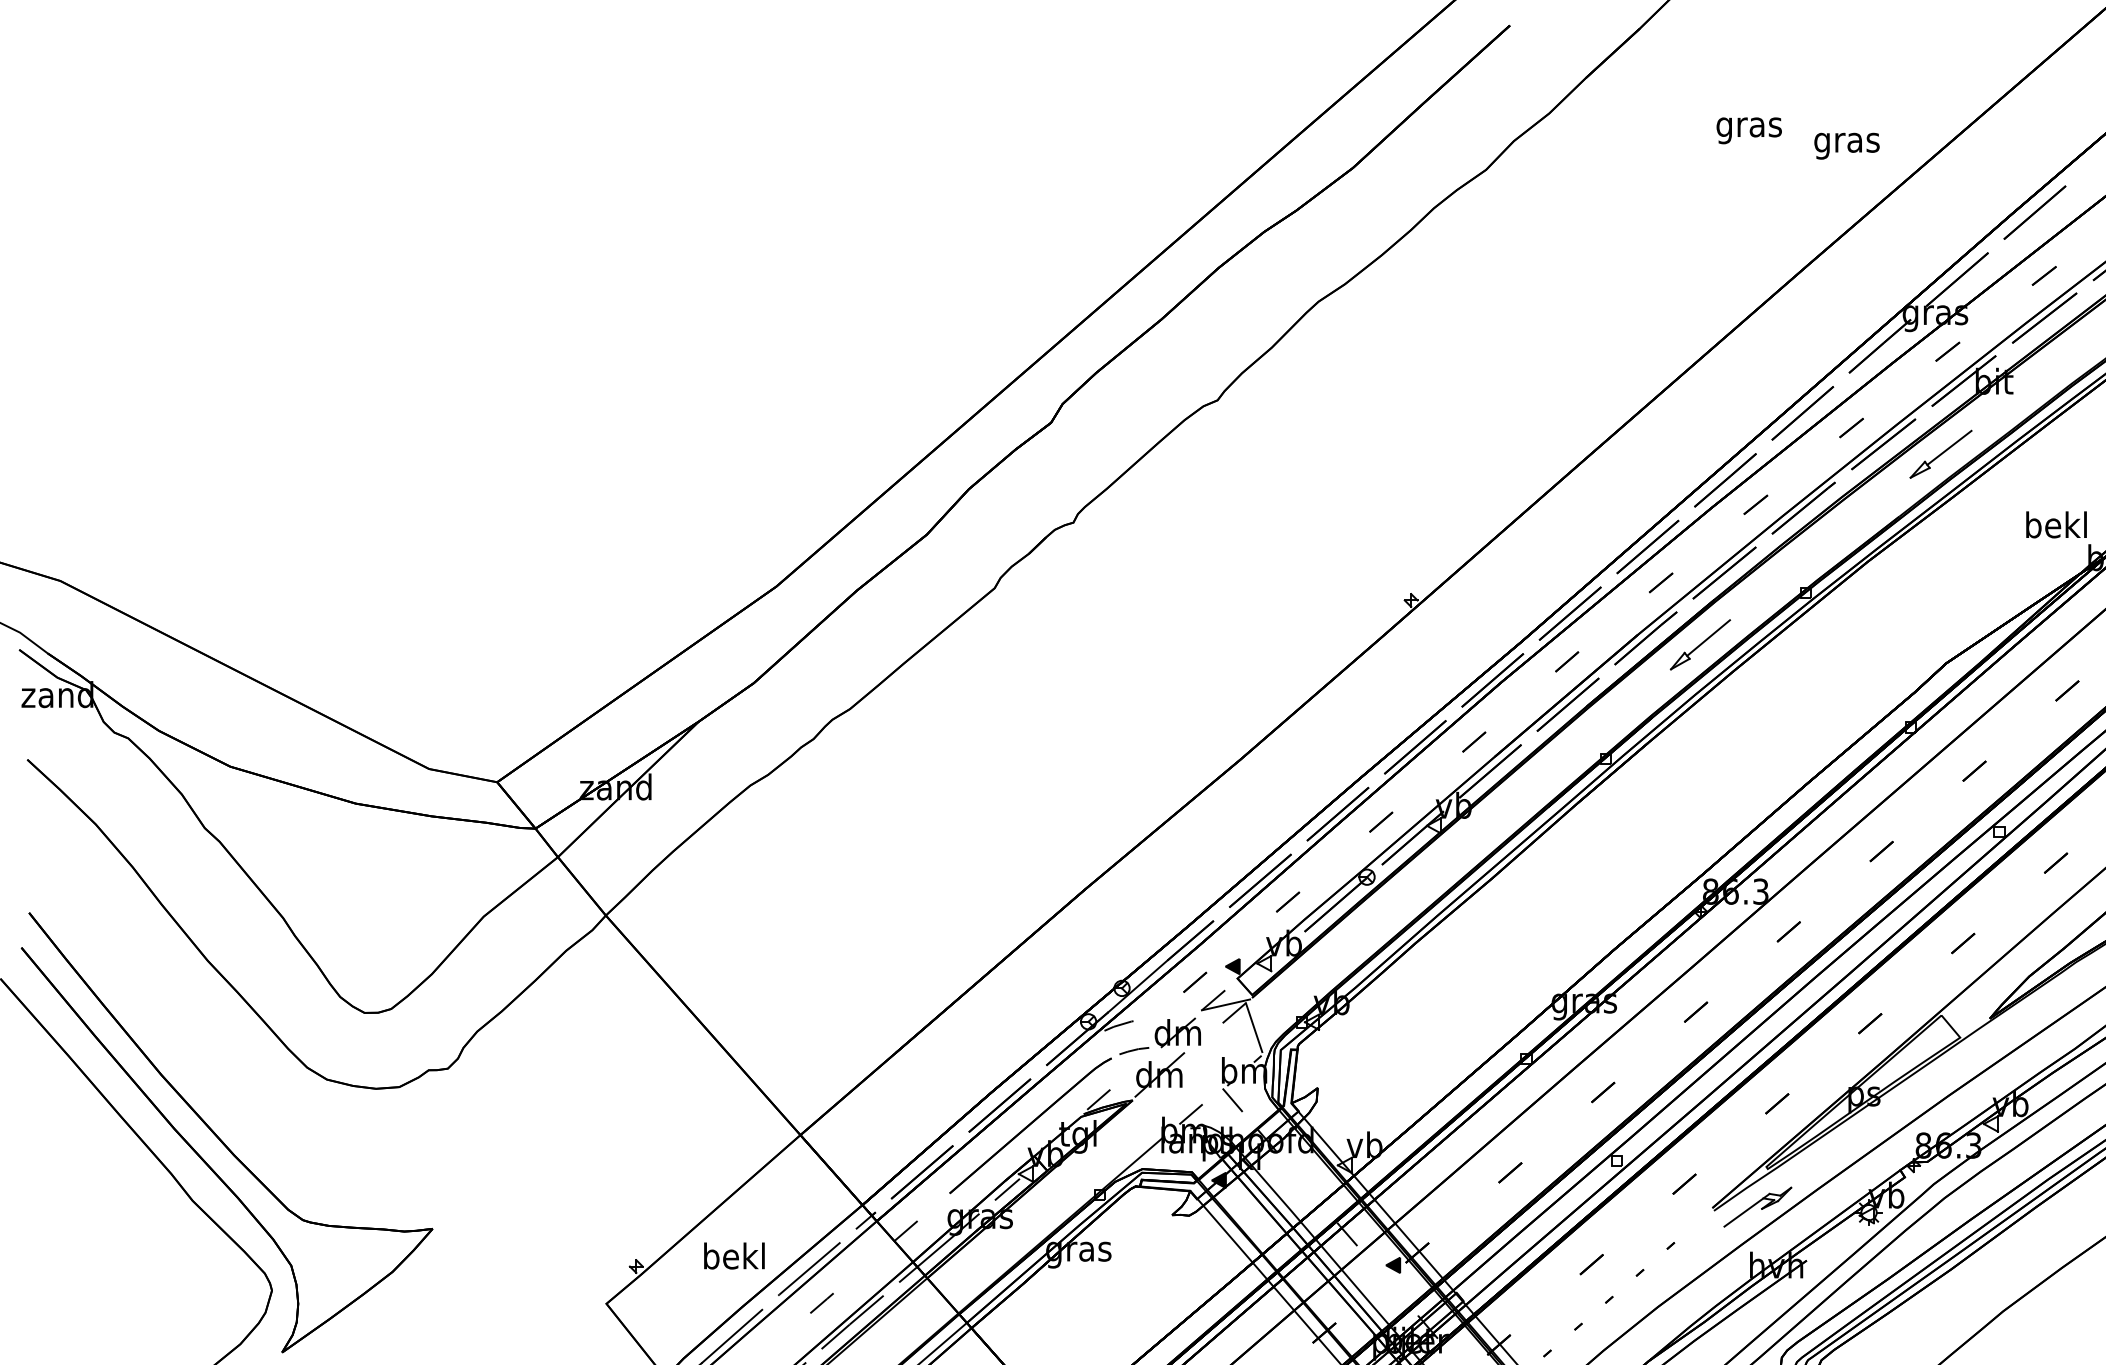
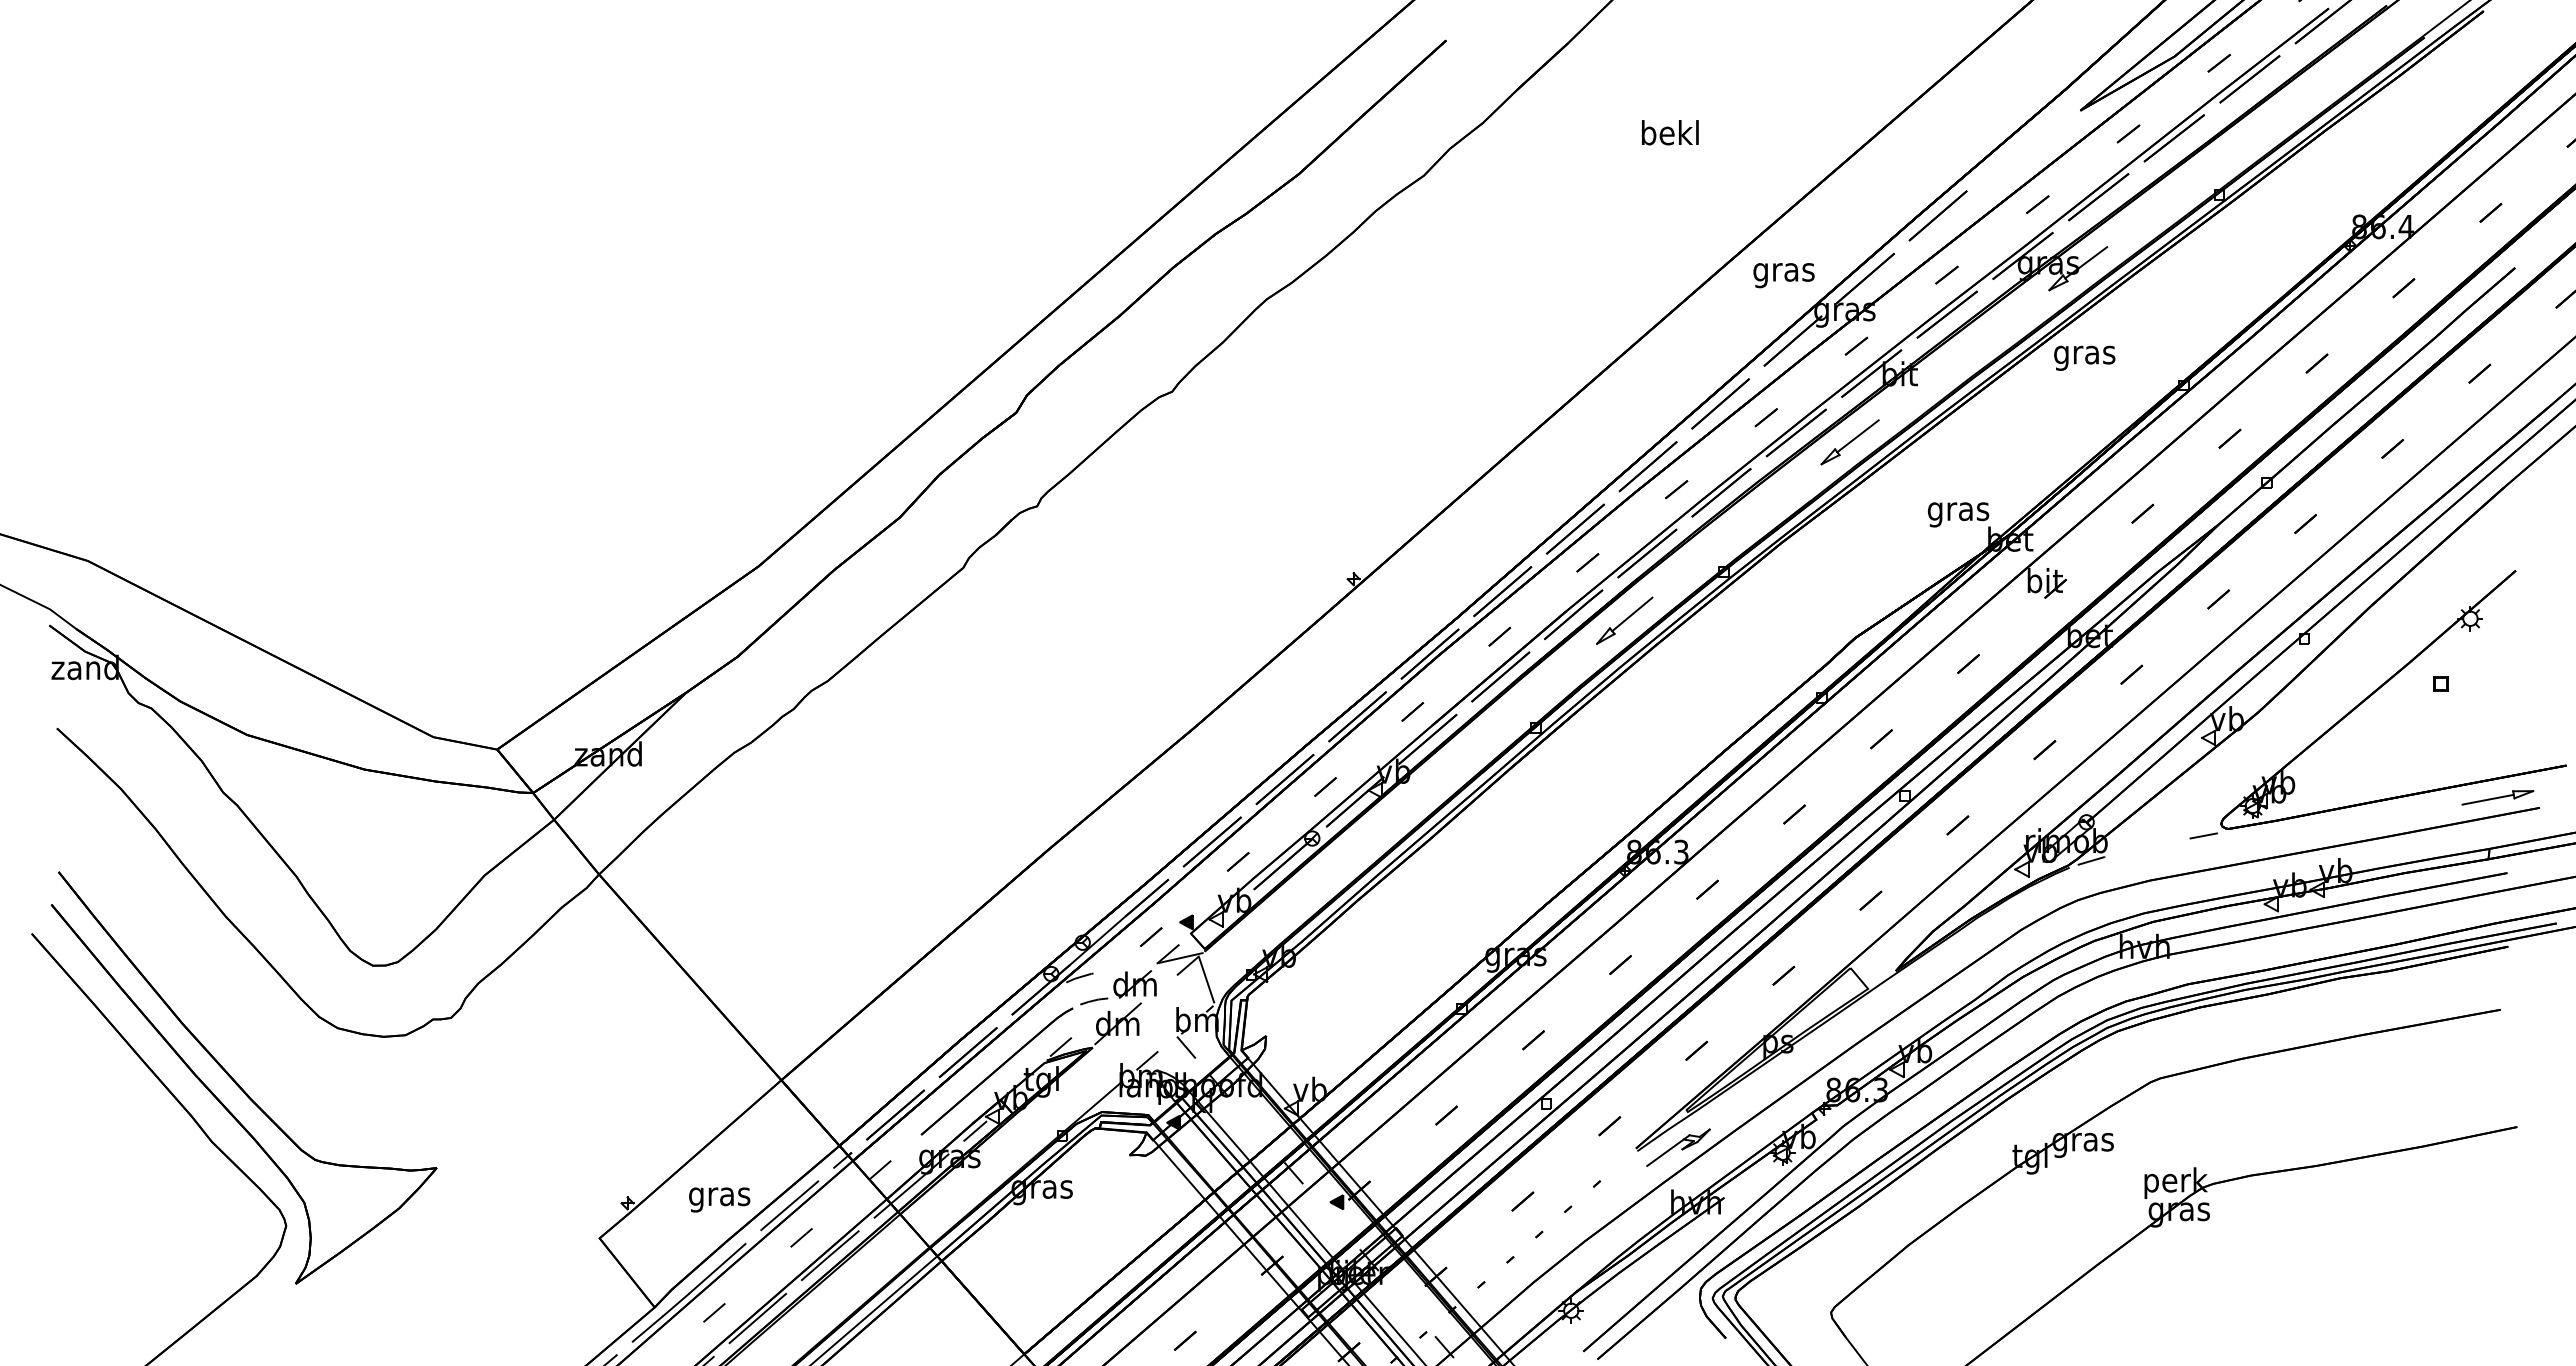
text: (1749, 126) -> (1670, 135), gras -> bekl
text: (1846, 146) -> (1783, 275), moved
text: (2056, 528) -> (1958, 511), bekl -> gras
text: (734, 1259) -> (719, 1196), bekl -> gras

